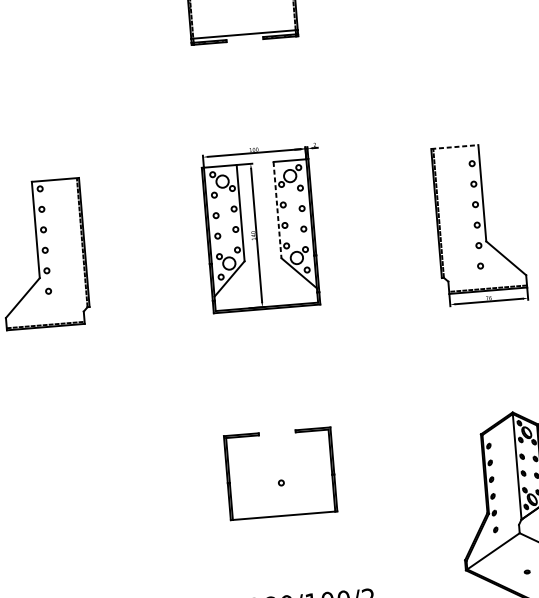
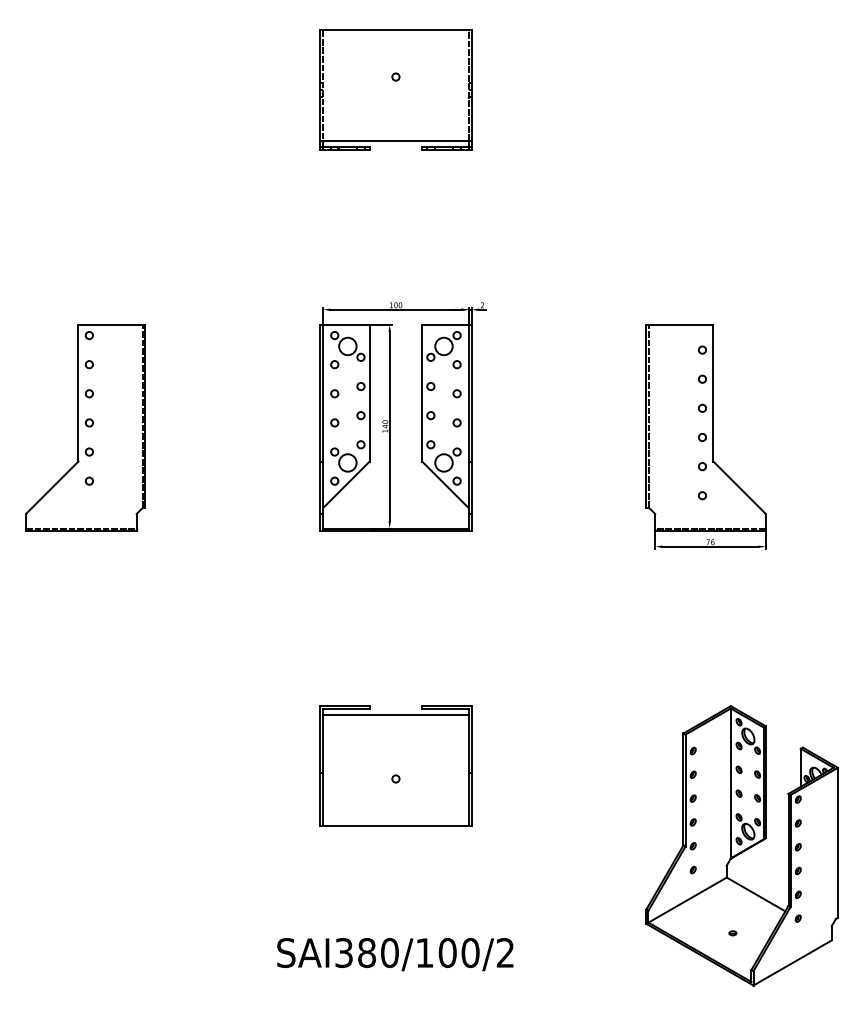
line: (455, 146) -> (680, 324), dashed -> solid
line: (277, 210) -> (422, 393), dashed -> solid
line: (277, 437) -> (395, 714), added

